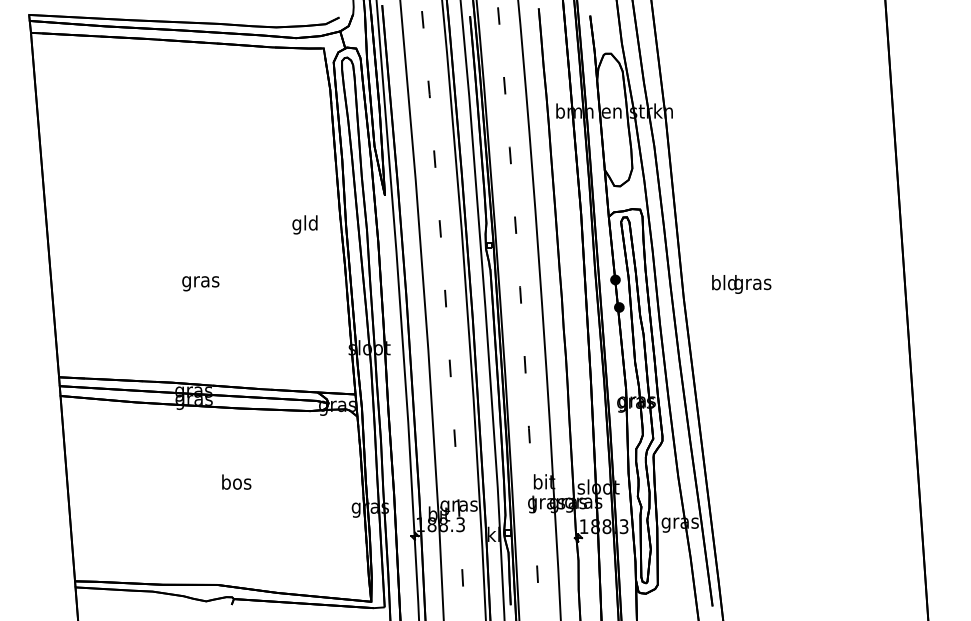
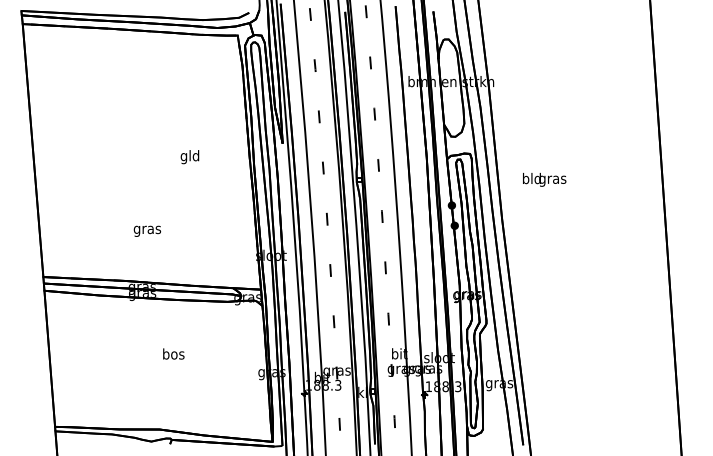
text: (304, 225) -> (189, 157), moved
text: (200, 282) -> (147, 230), moved
text: (741, 283) -> (544, 179), moved

